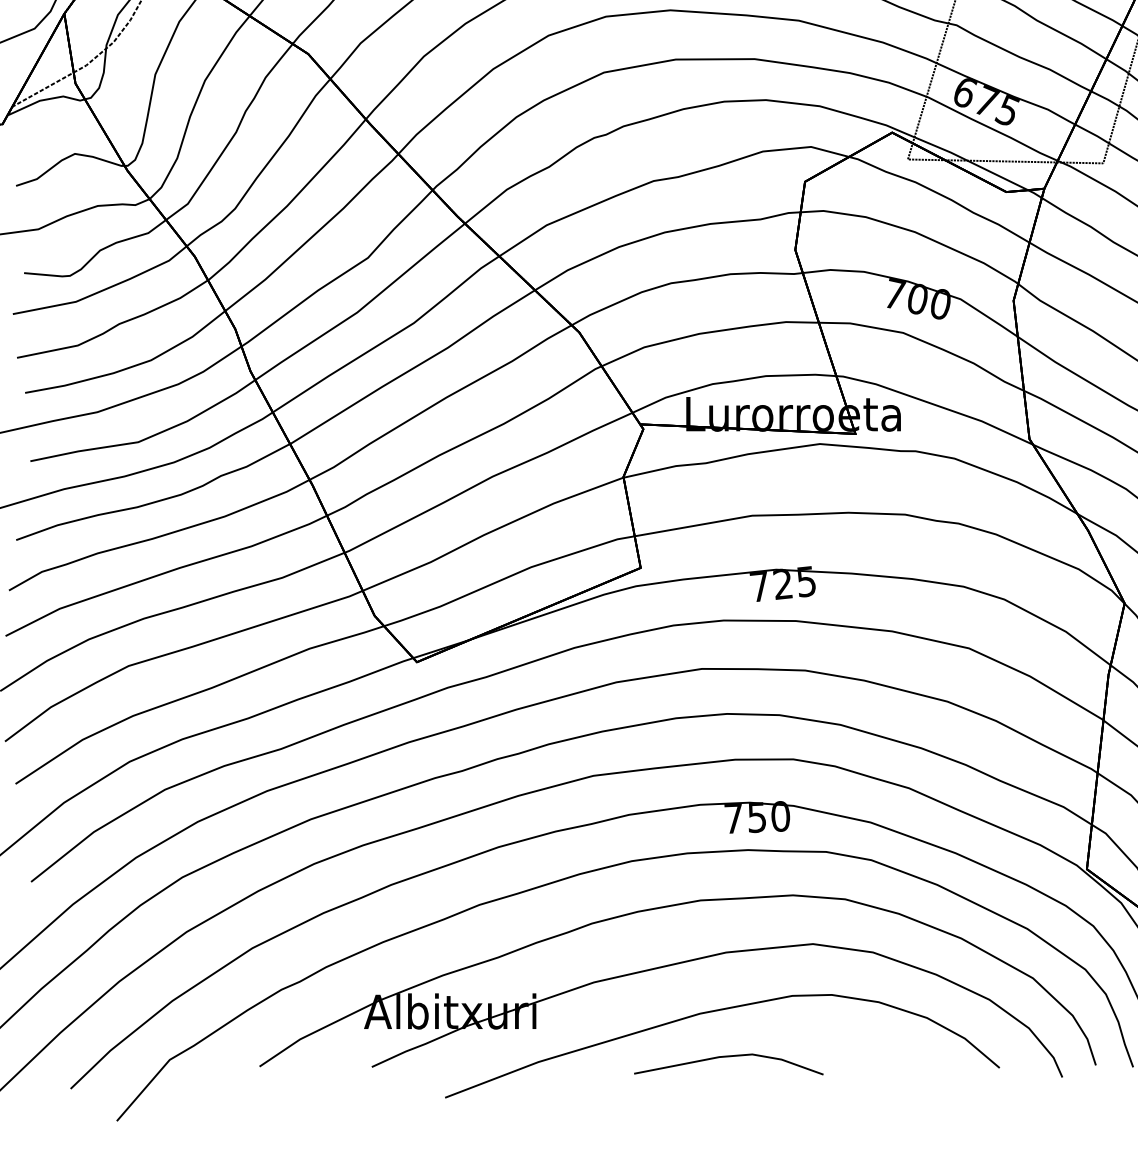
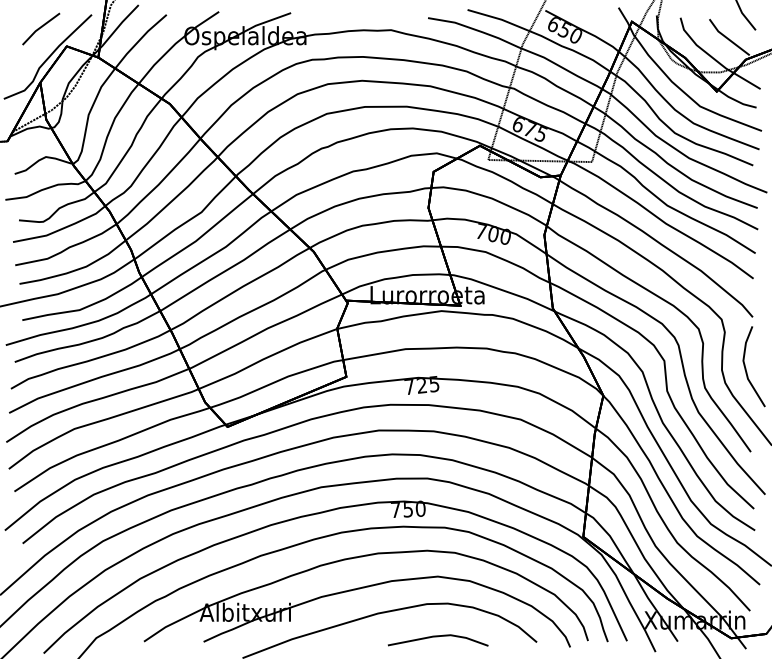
line: (727, 1058) -> (437, 637), moved

